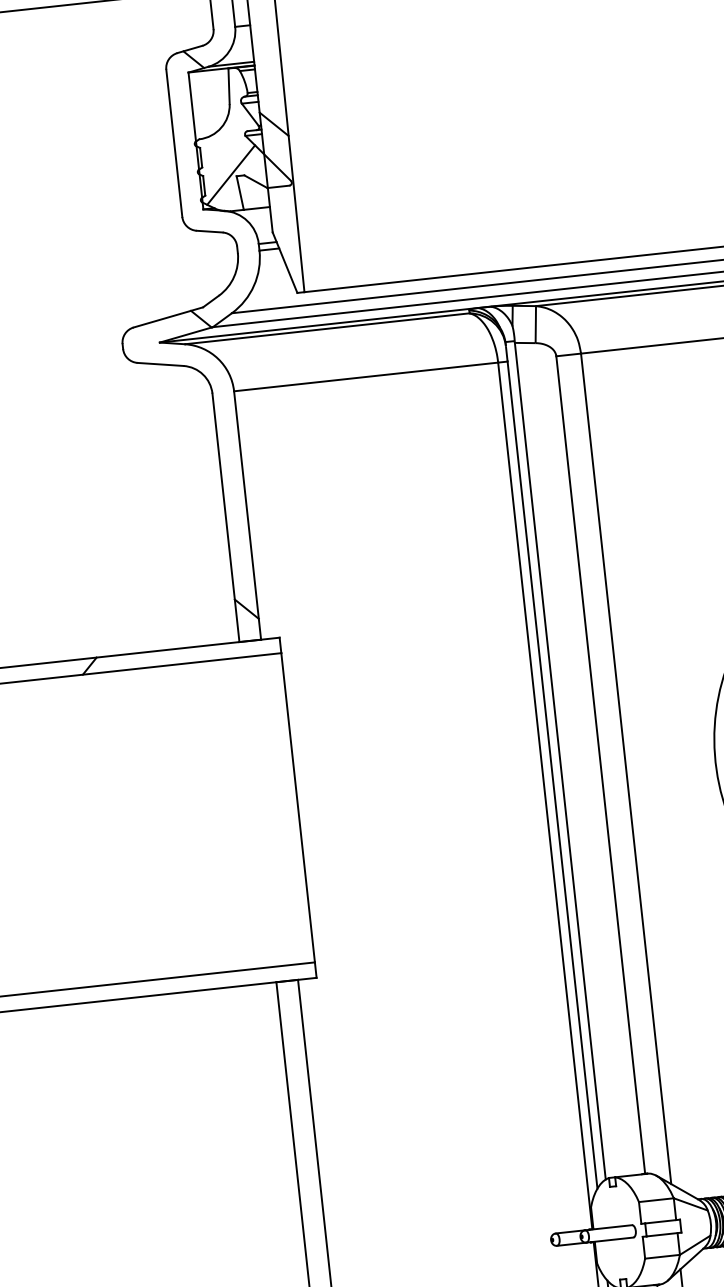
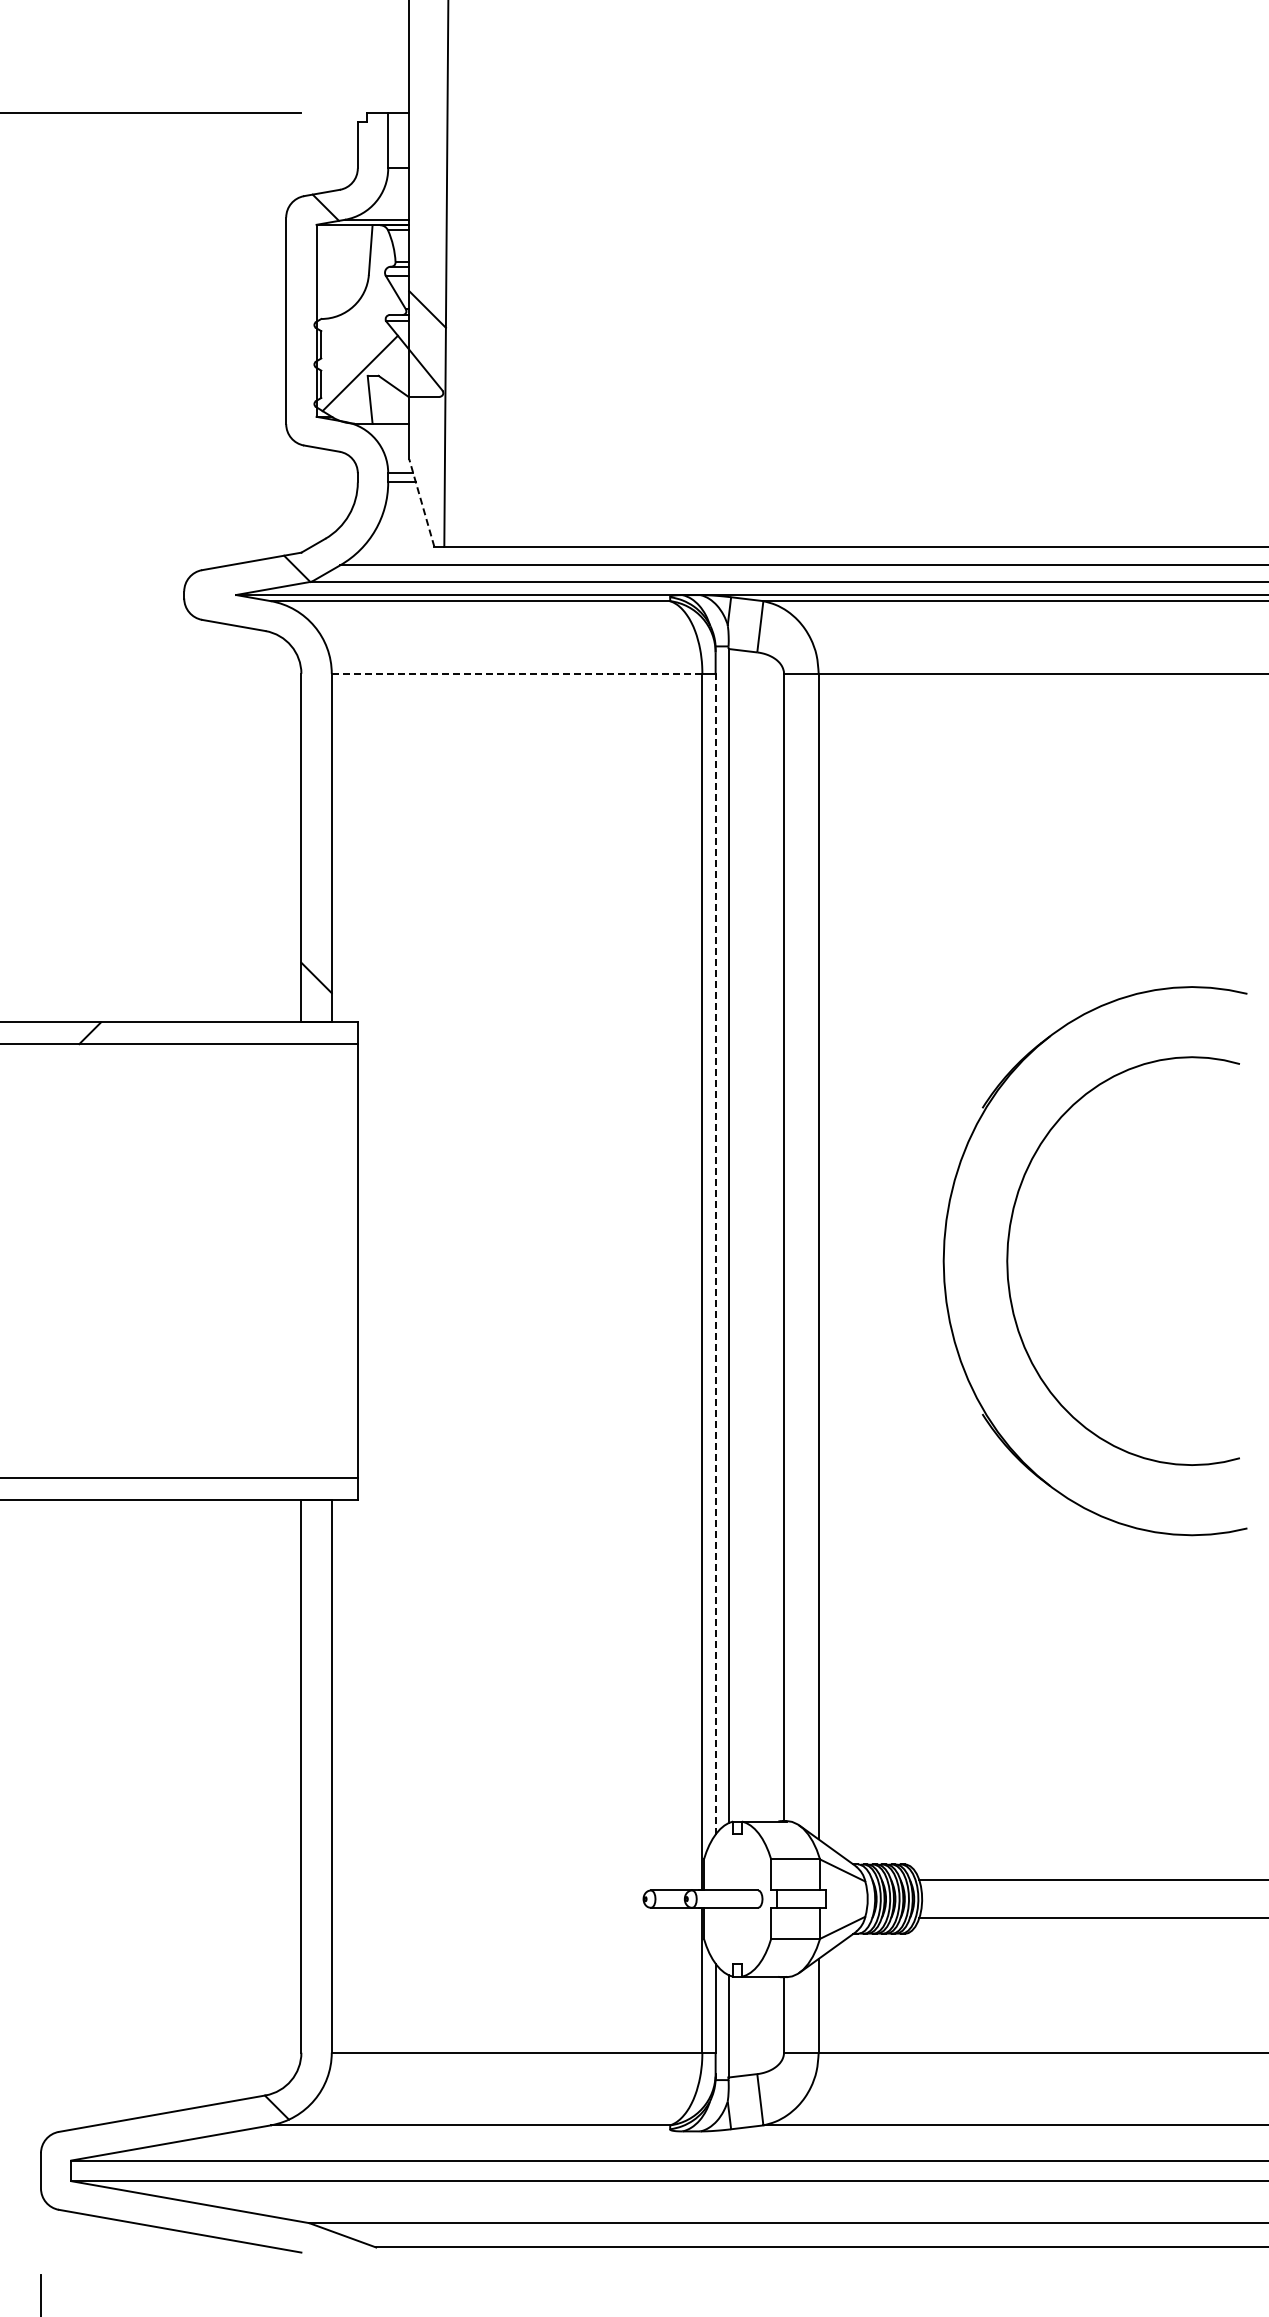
line: (284, 263) -> (421, 503), solid -> dashed
line: (366, 376) -> (517, 673), solid -> dashed
line: (552, 774) -> (715, 1253), solid -> dashed

